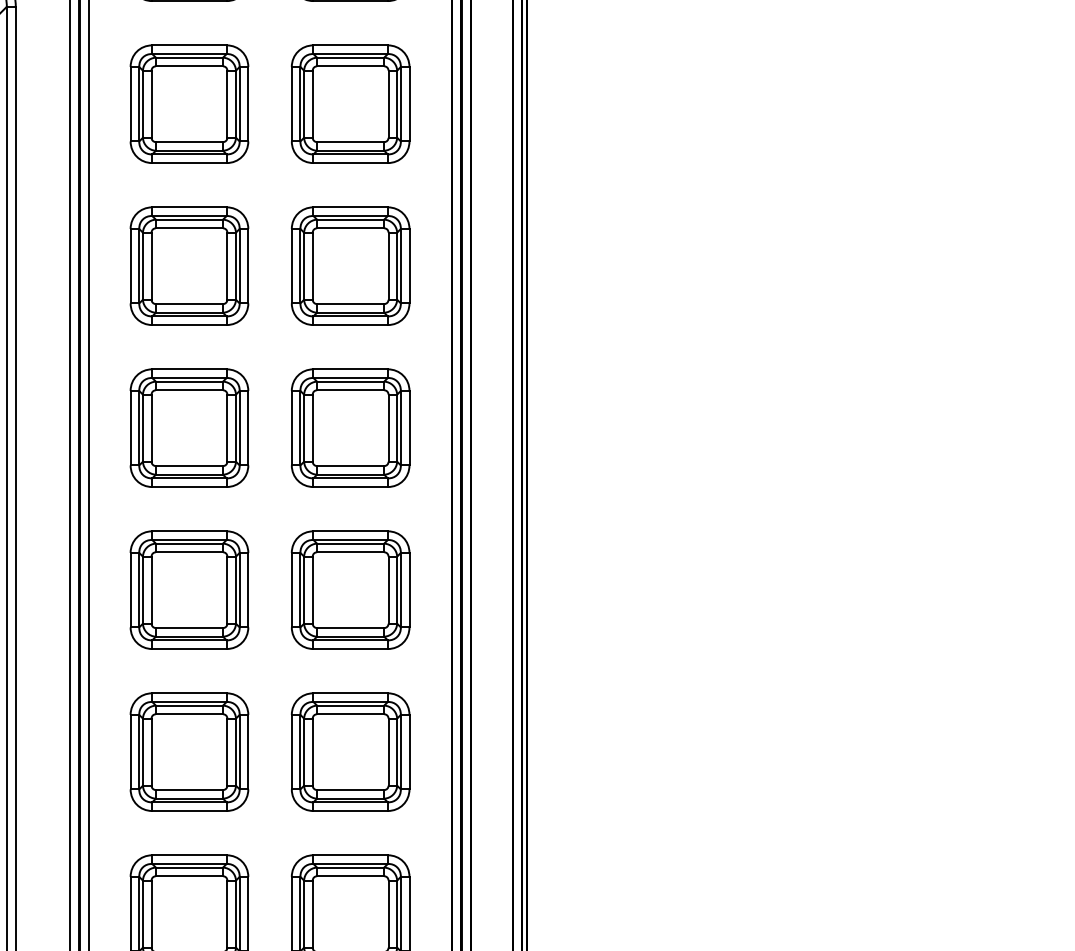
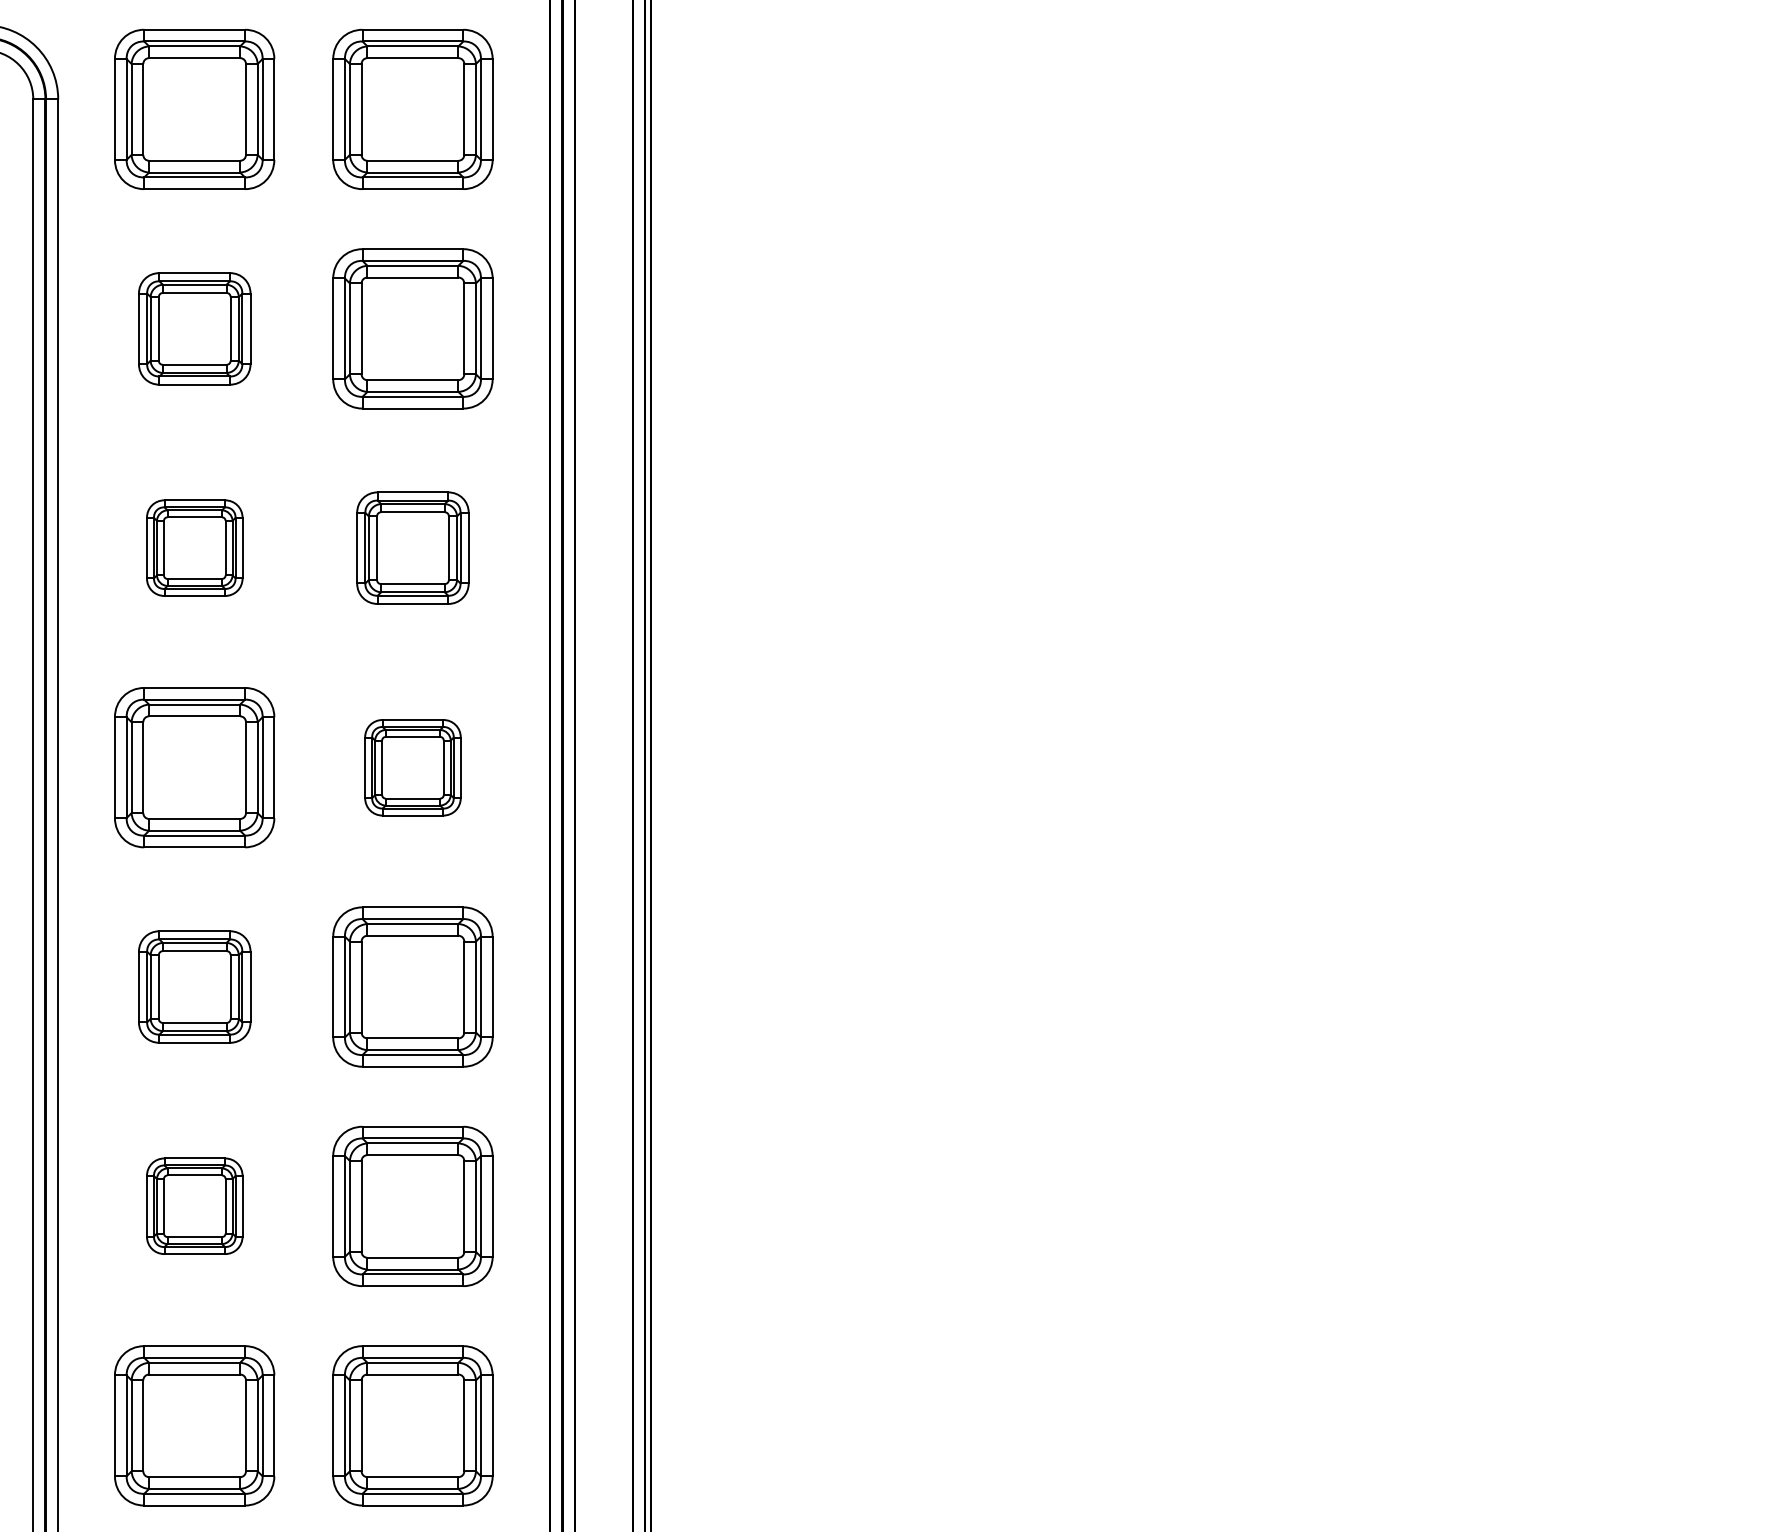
part: (189, 103) -> (194, 328), size x0.7
part: (189, 265) -> (194, 547), size x0.6
part: (350, 265) -> (412, 547), size x0.7
part: (350, 428) -> (412, 767), size x0.6
part: (189, 589) -> (194, 986), size x0.7
part: (189, 751) -> (194, 1205), size x0.6

